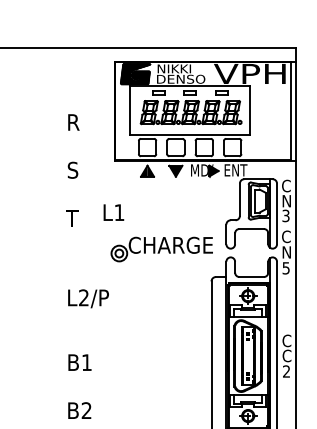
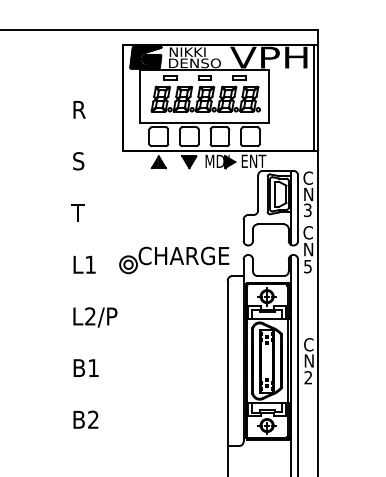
text: (113, 212) -> (84, 264), moved
part: (162, 249) -> (174, 260), moved
text: (88, 298) -> (95, 317), moved
text: (286, 355) -> (308, 360), C -> N

